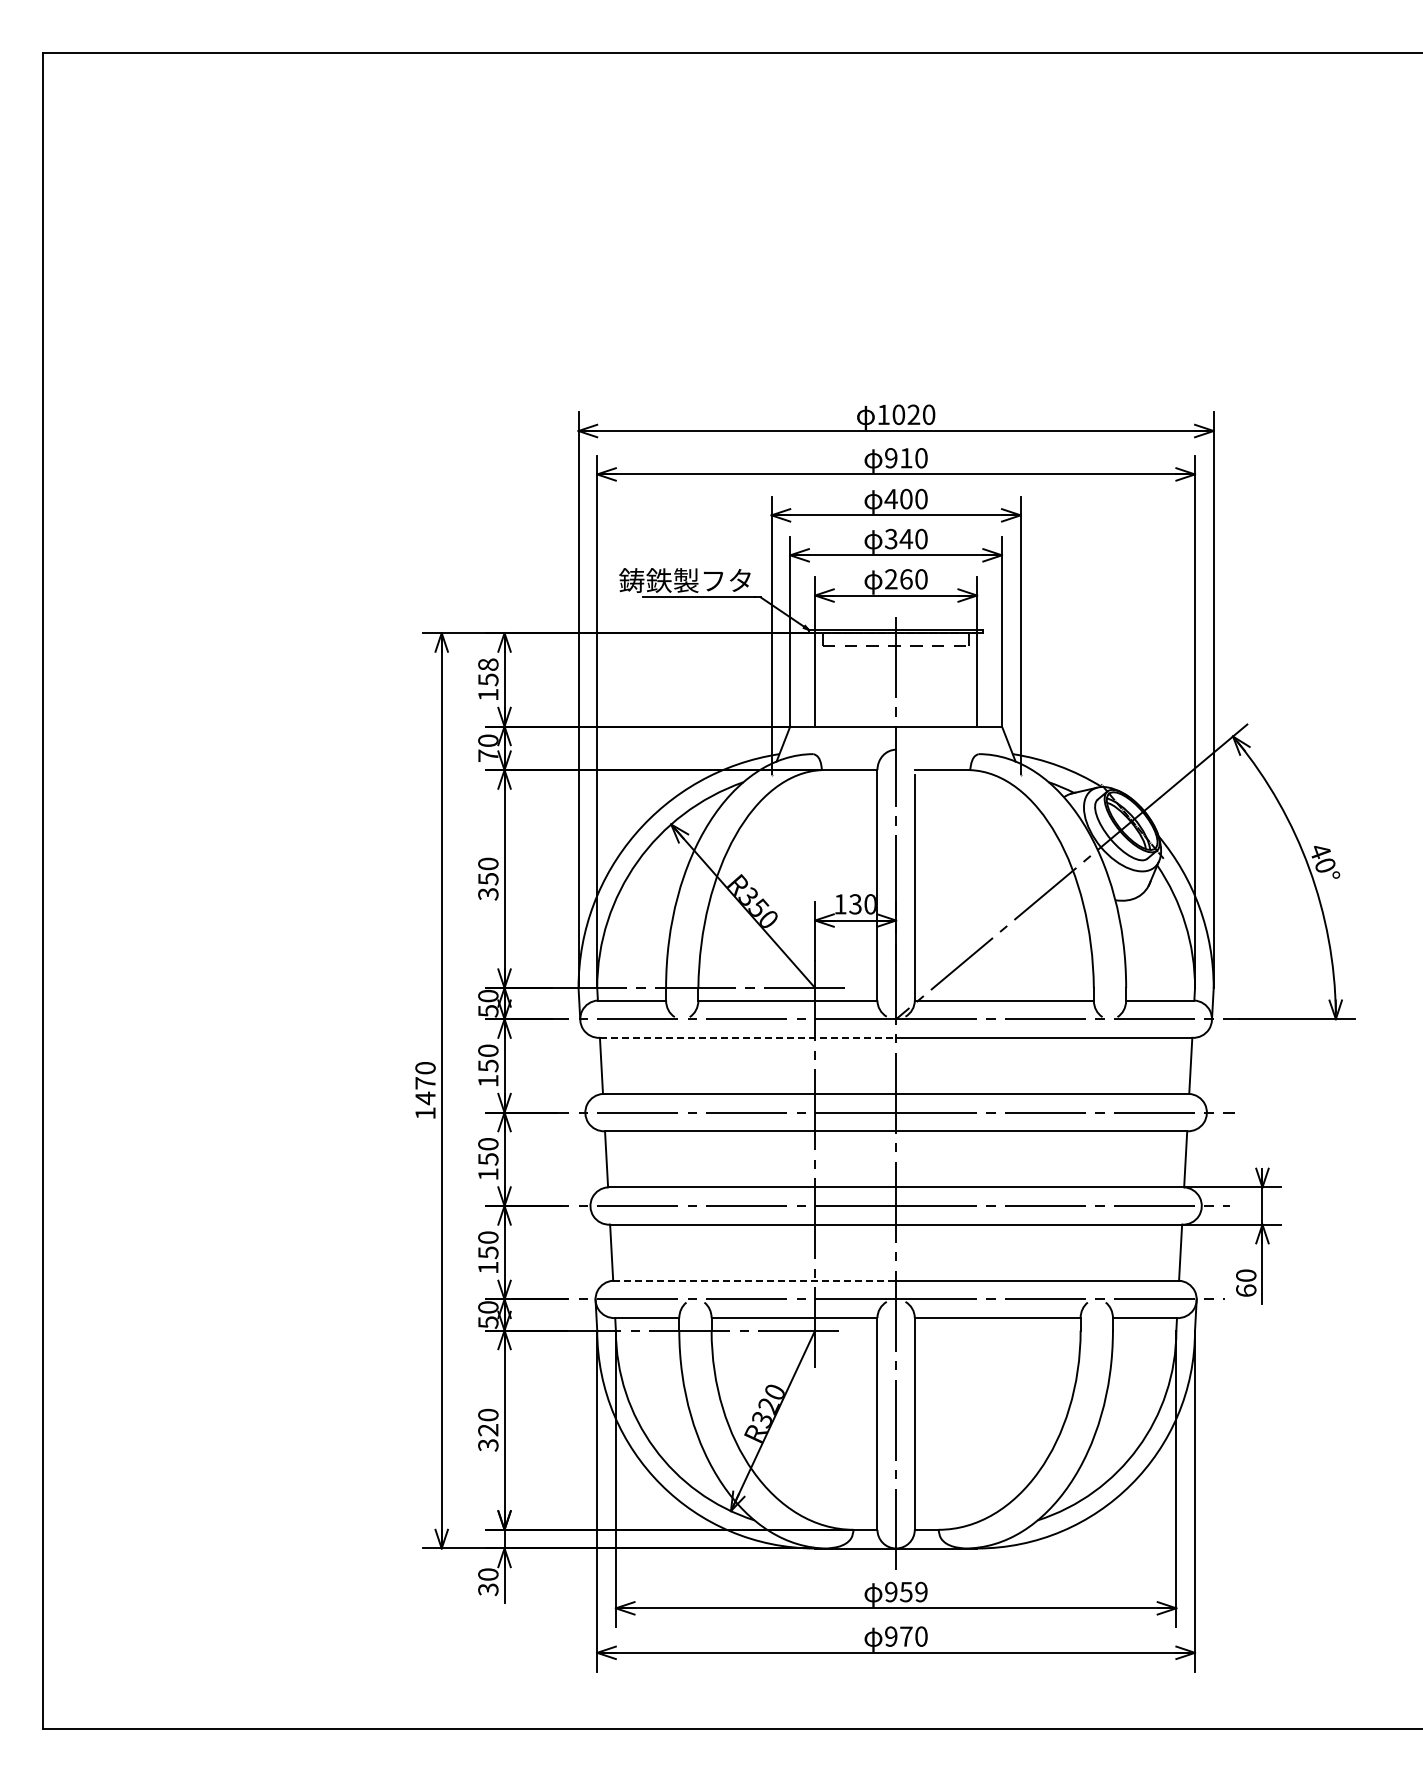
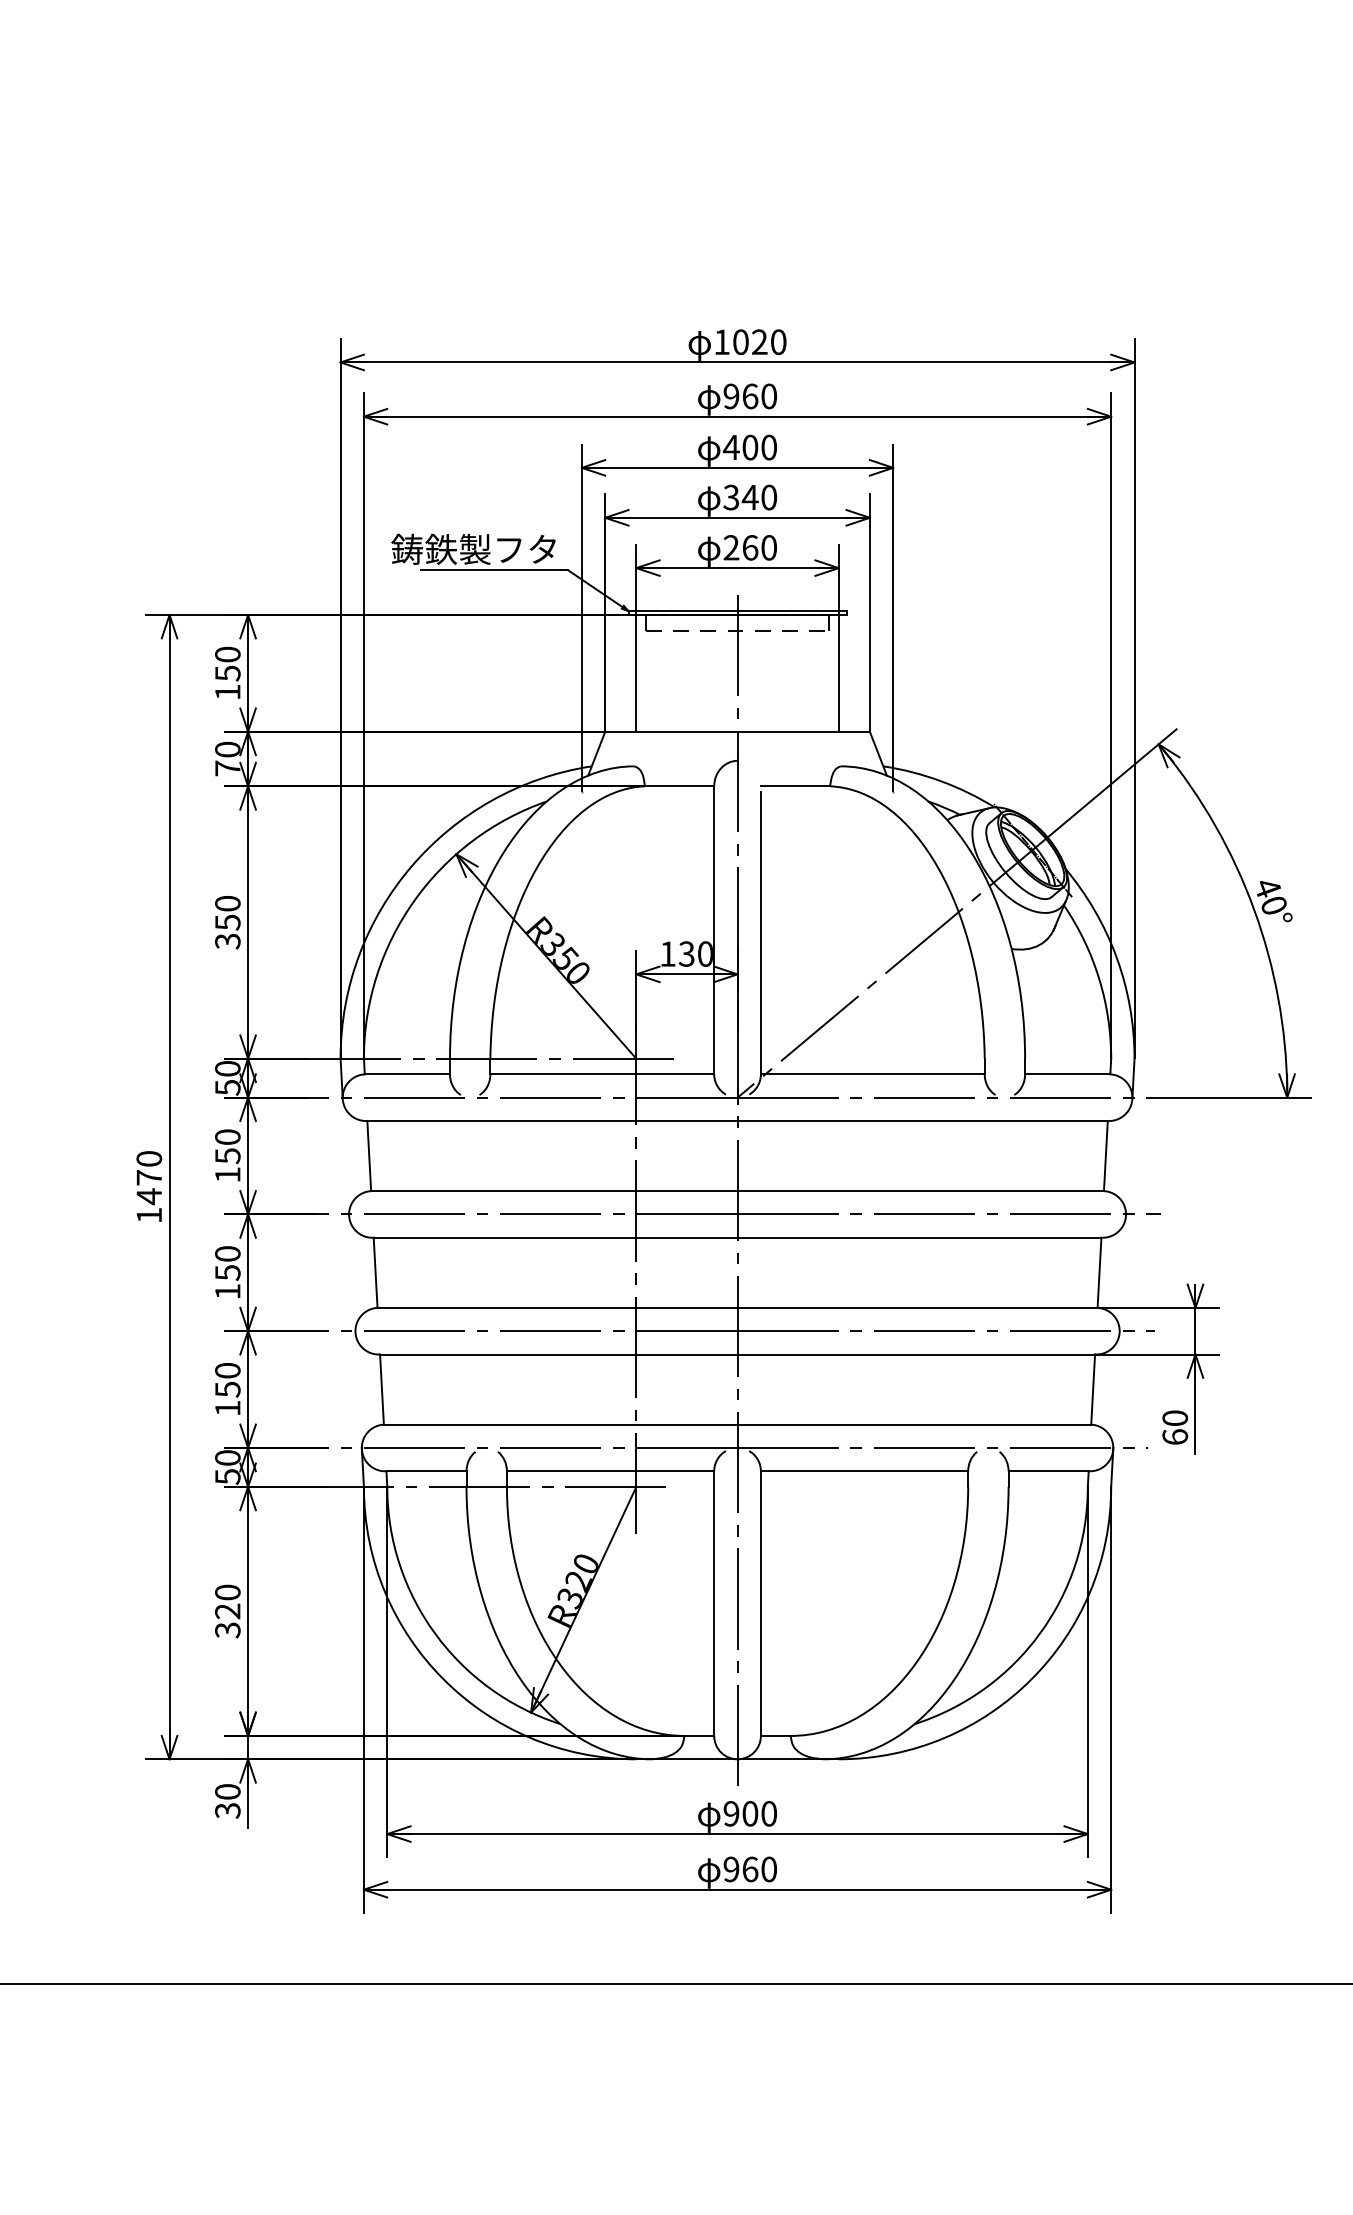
text: (906, 458) -> (750, 396), 910 -> 960
text: (488, 664) -> (228, 654), 158 -> 150
line: (748, 1037) -> (553, 1120), dashed -> solid
line: (755, 1280) -> (561, 1424), dashed -> solid
text: (913, 1591) -> (759, 1813), 959 -> 900
text: (906, 1636) -> (750, 1869), 970 -> 960

